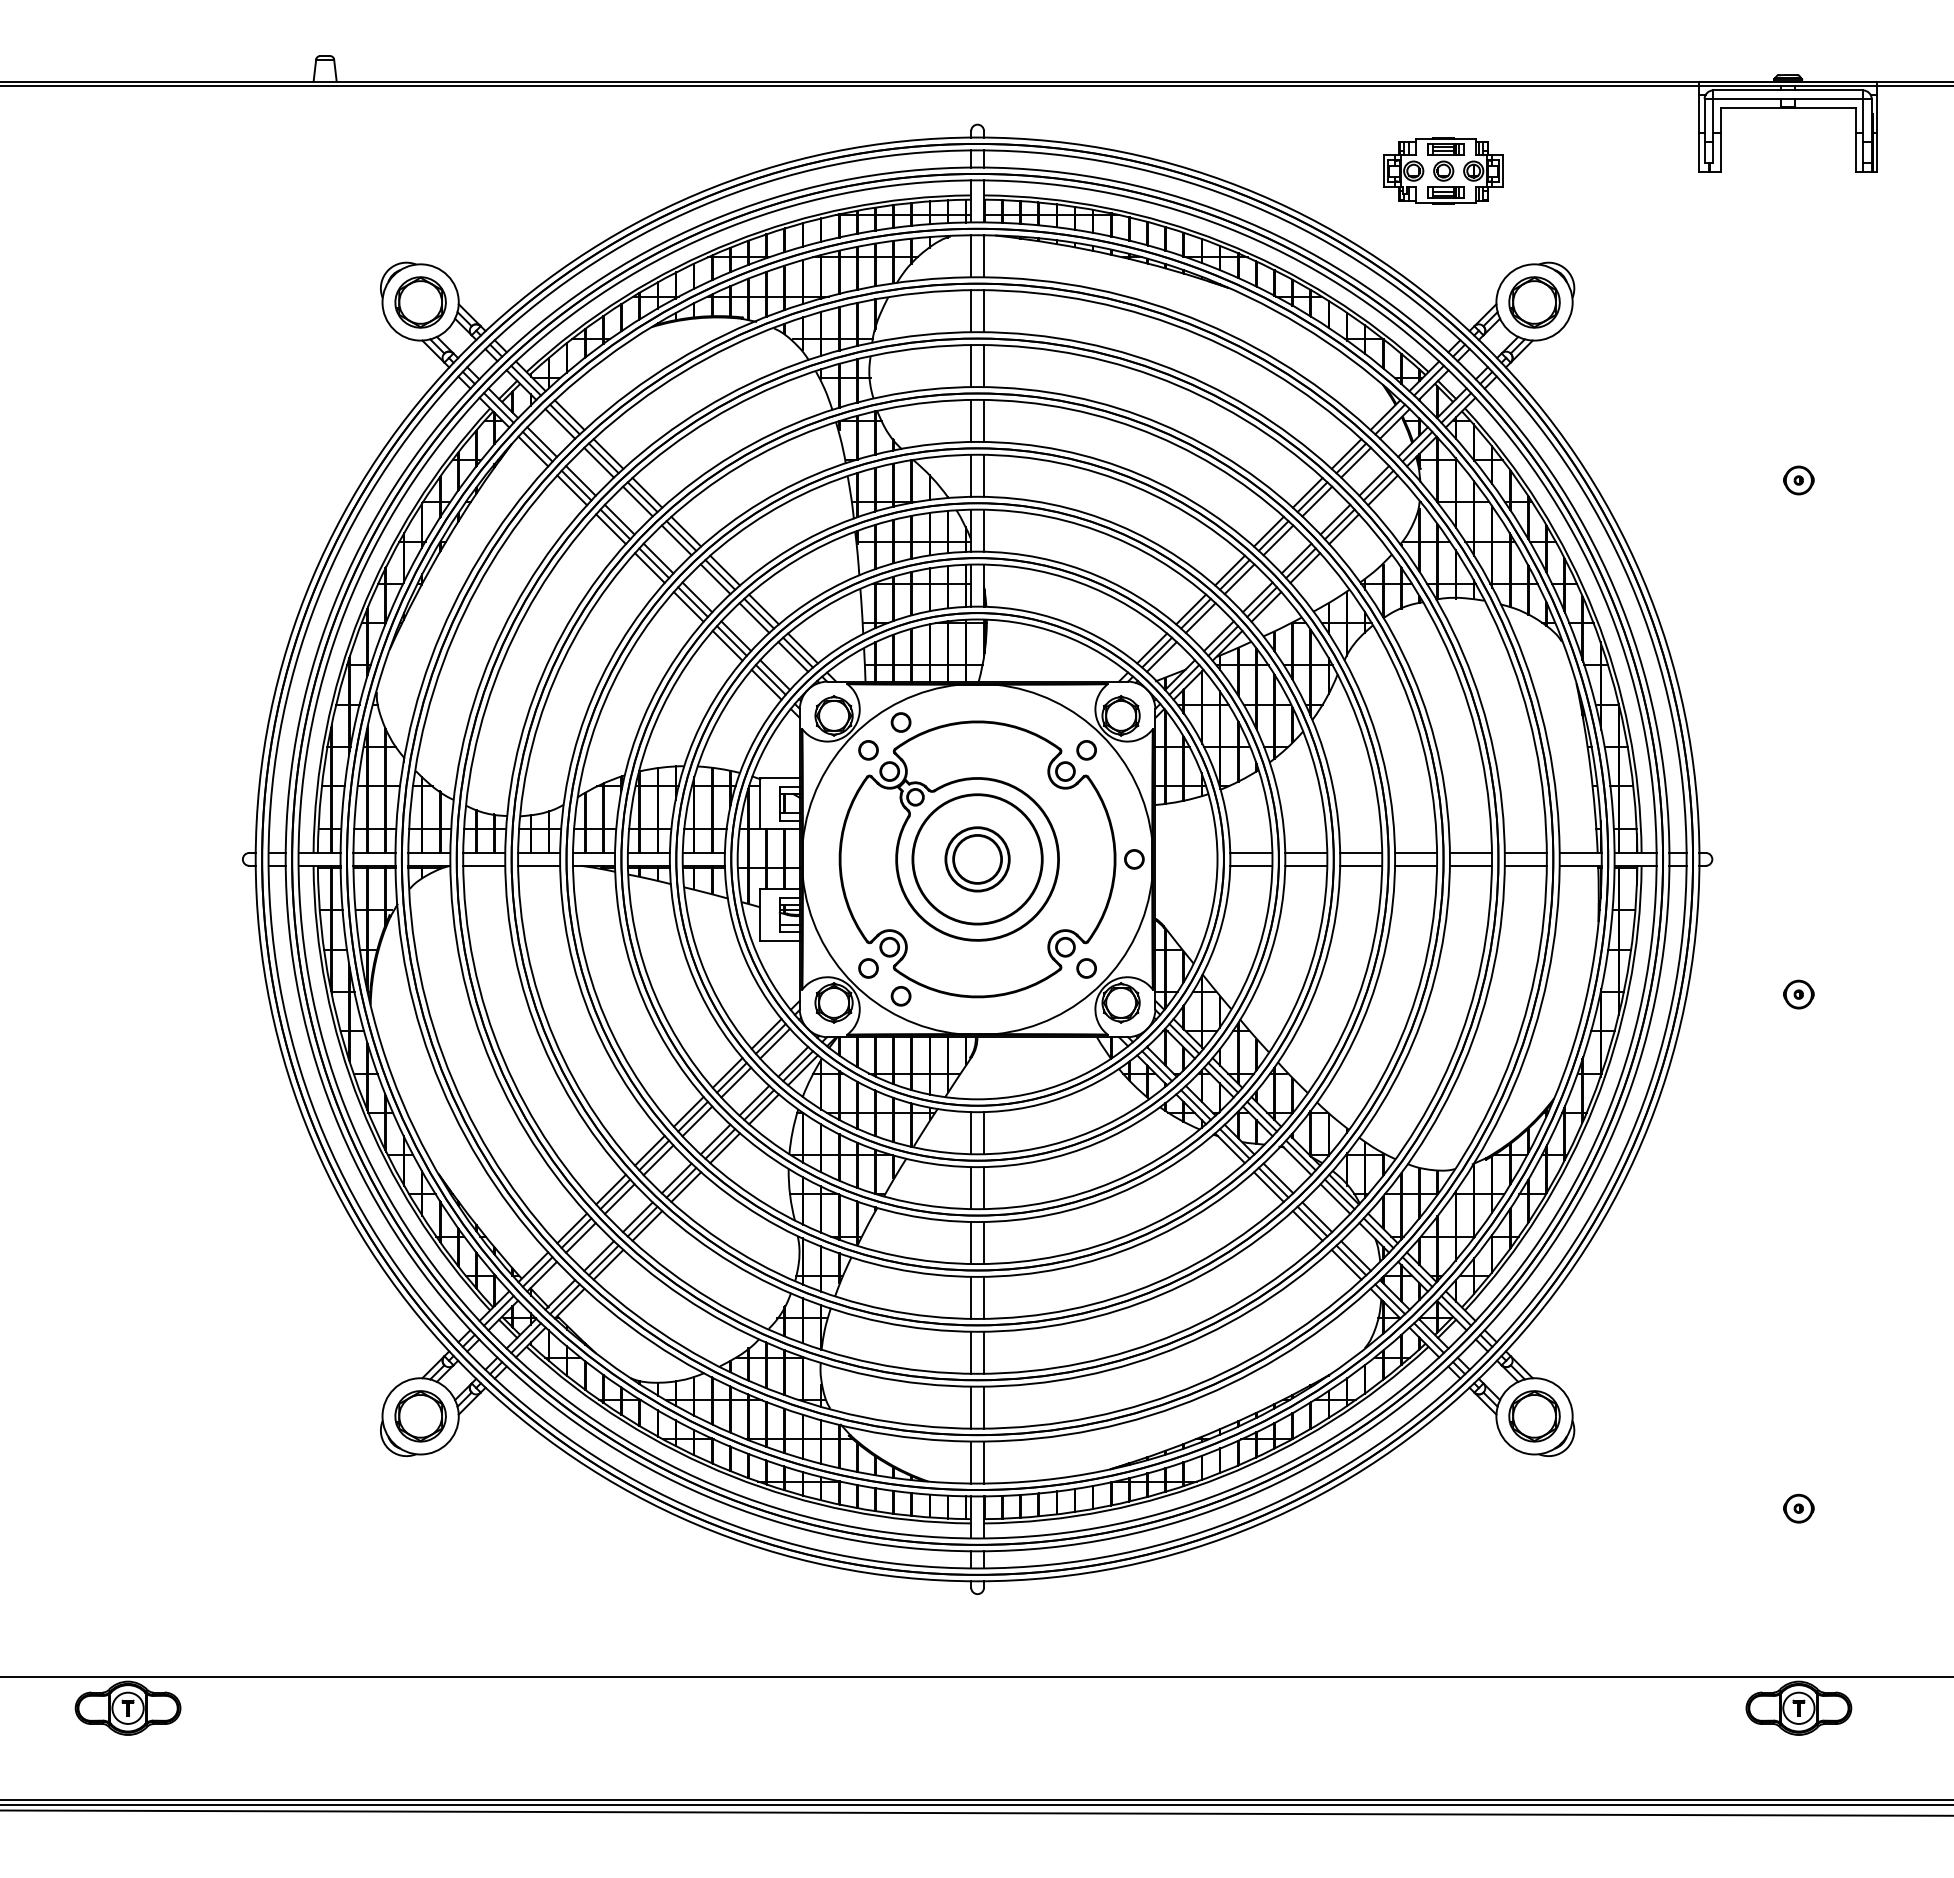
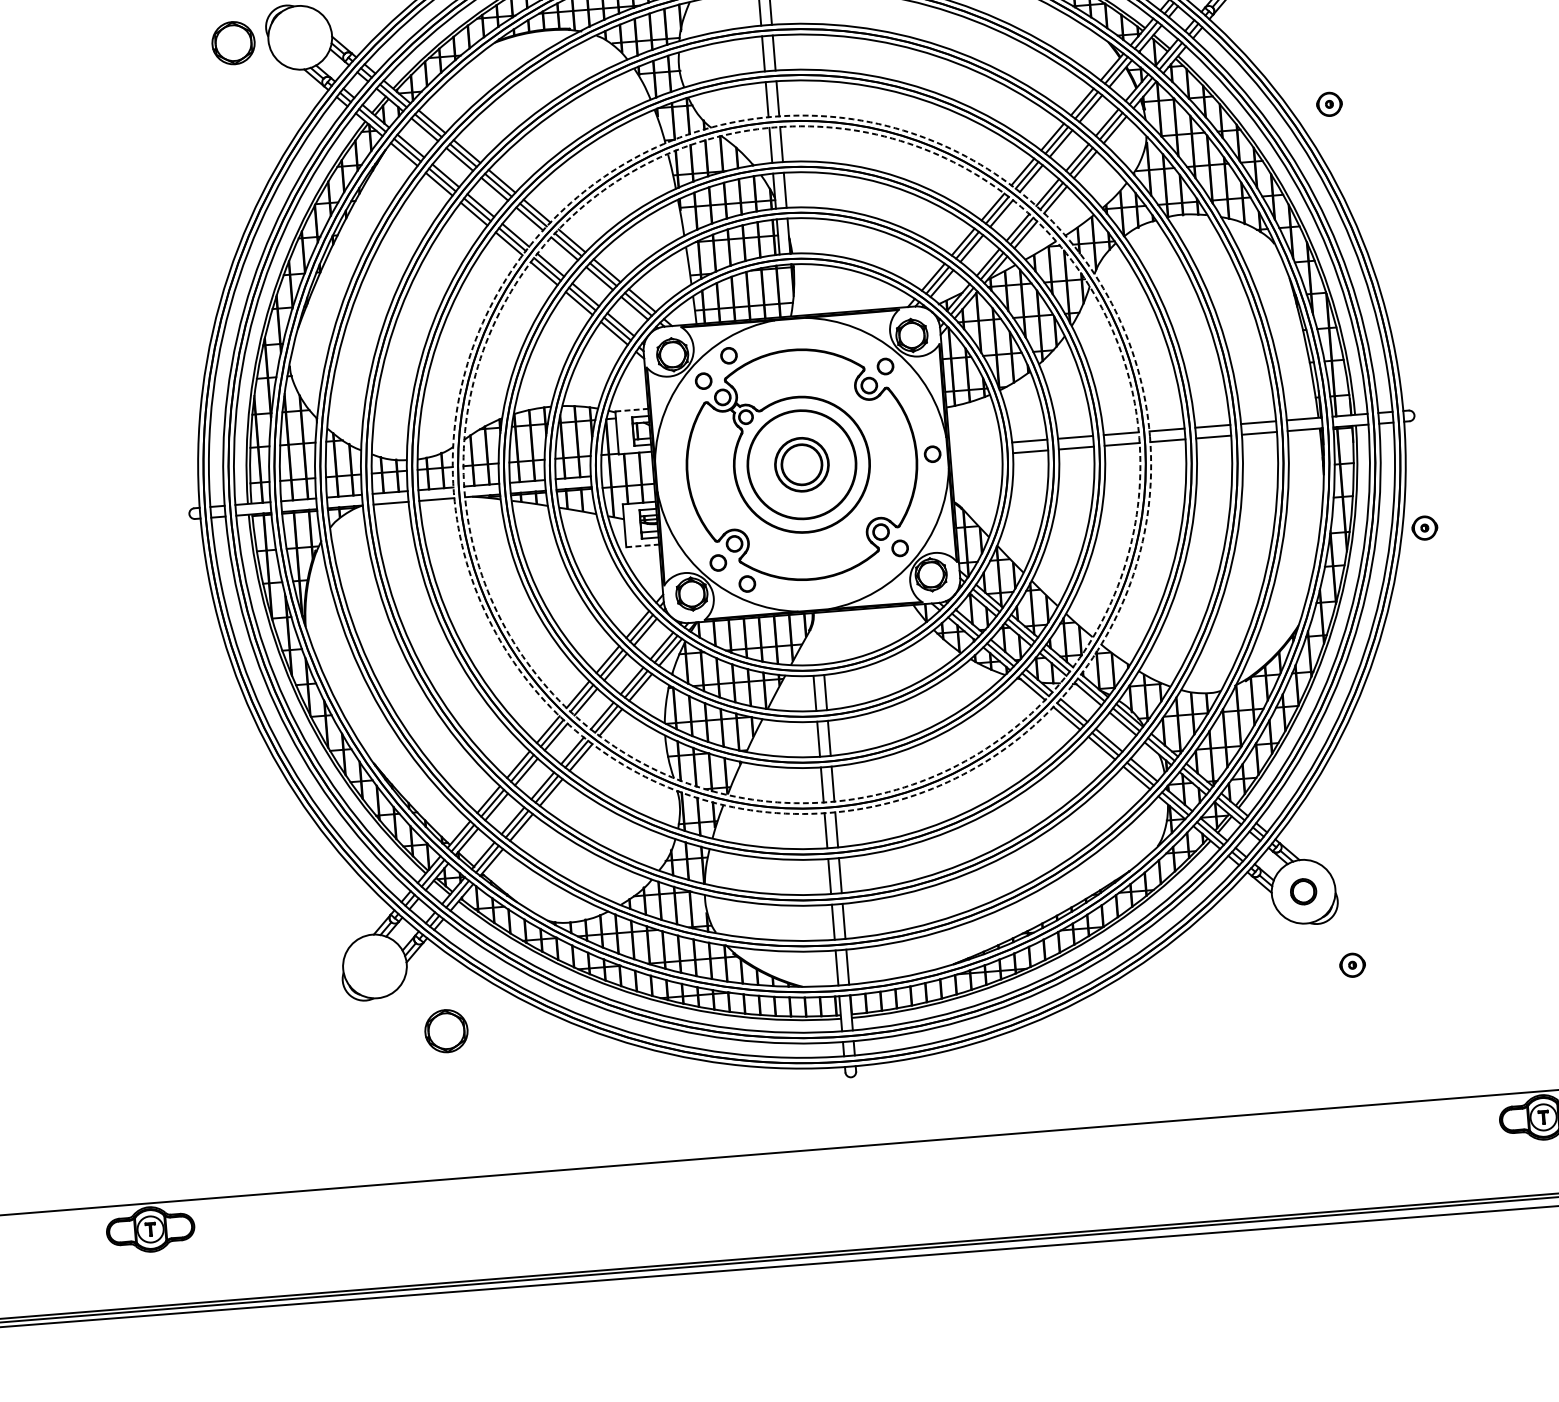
part: (420, 302) -> (233, 43), moved
part: (1798, 480) -> (1329, 104), moved
line: (780, 778) -> (632, 410), solid -> dashed
circle: (977, 858) -> (801, 464), solid -> dashed
circle: (977, 859) -> (801, 464), solid -> dashed
line: (780, 940) -> (643, 545), solid -> dashed
part: (1798, 994) -> (1424, 528), moved
part: (420, 1416) -> (446, 1031), moved
part: (1534, 1416) -> (1303, 891), size x0.6
part: (1798, 1508) -> (1352, 965), moved

